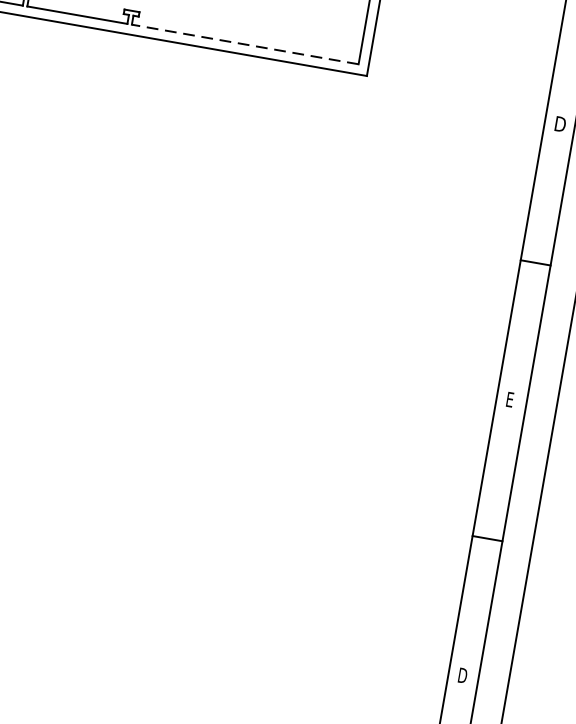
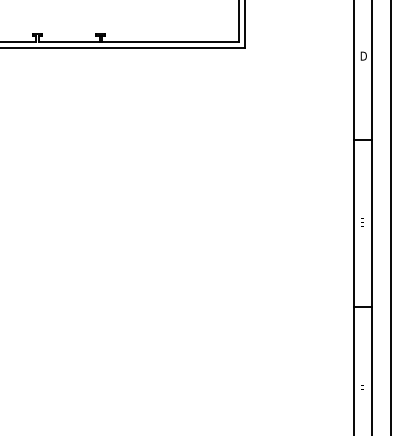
line: (244, 44) -> (170, 41), dashed -> solid
text: (462, 675) -> (362, 389), D -> F

